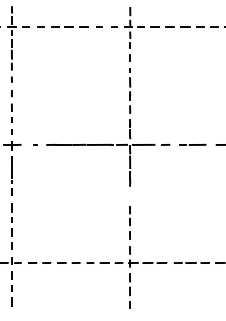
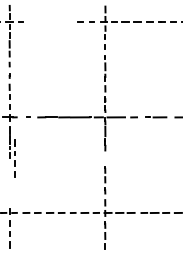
line: (64, 26) -> (52, 21), removed
line: (11, 228) -> (15, 159), moved

